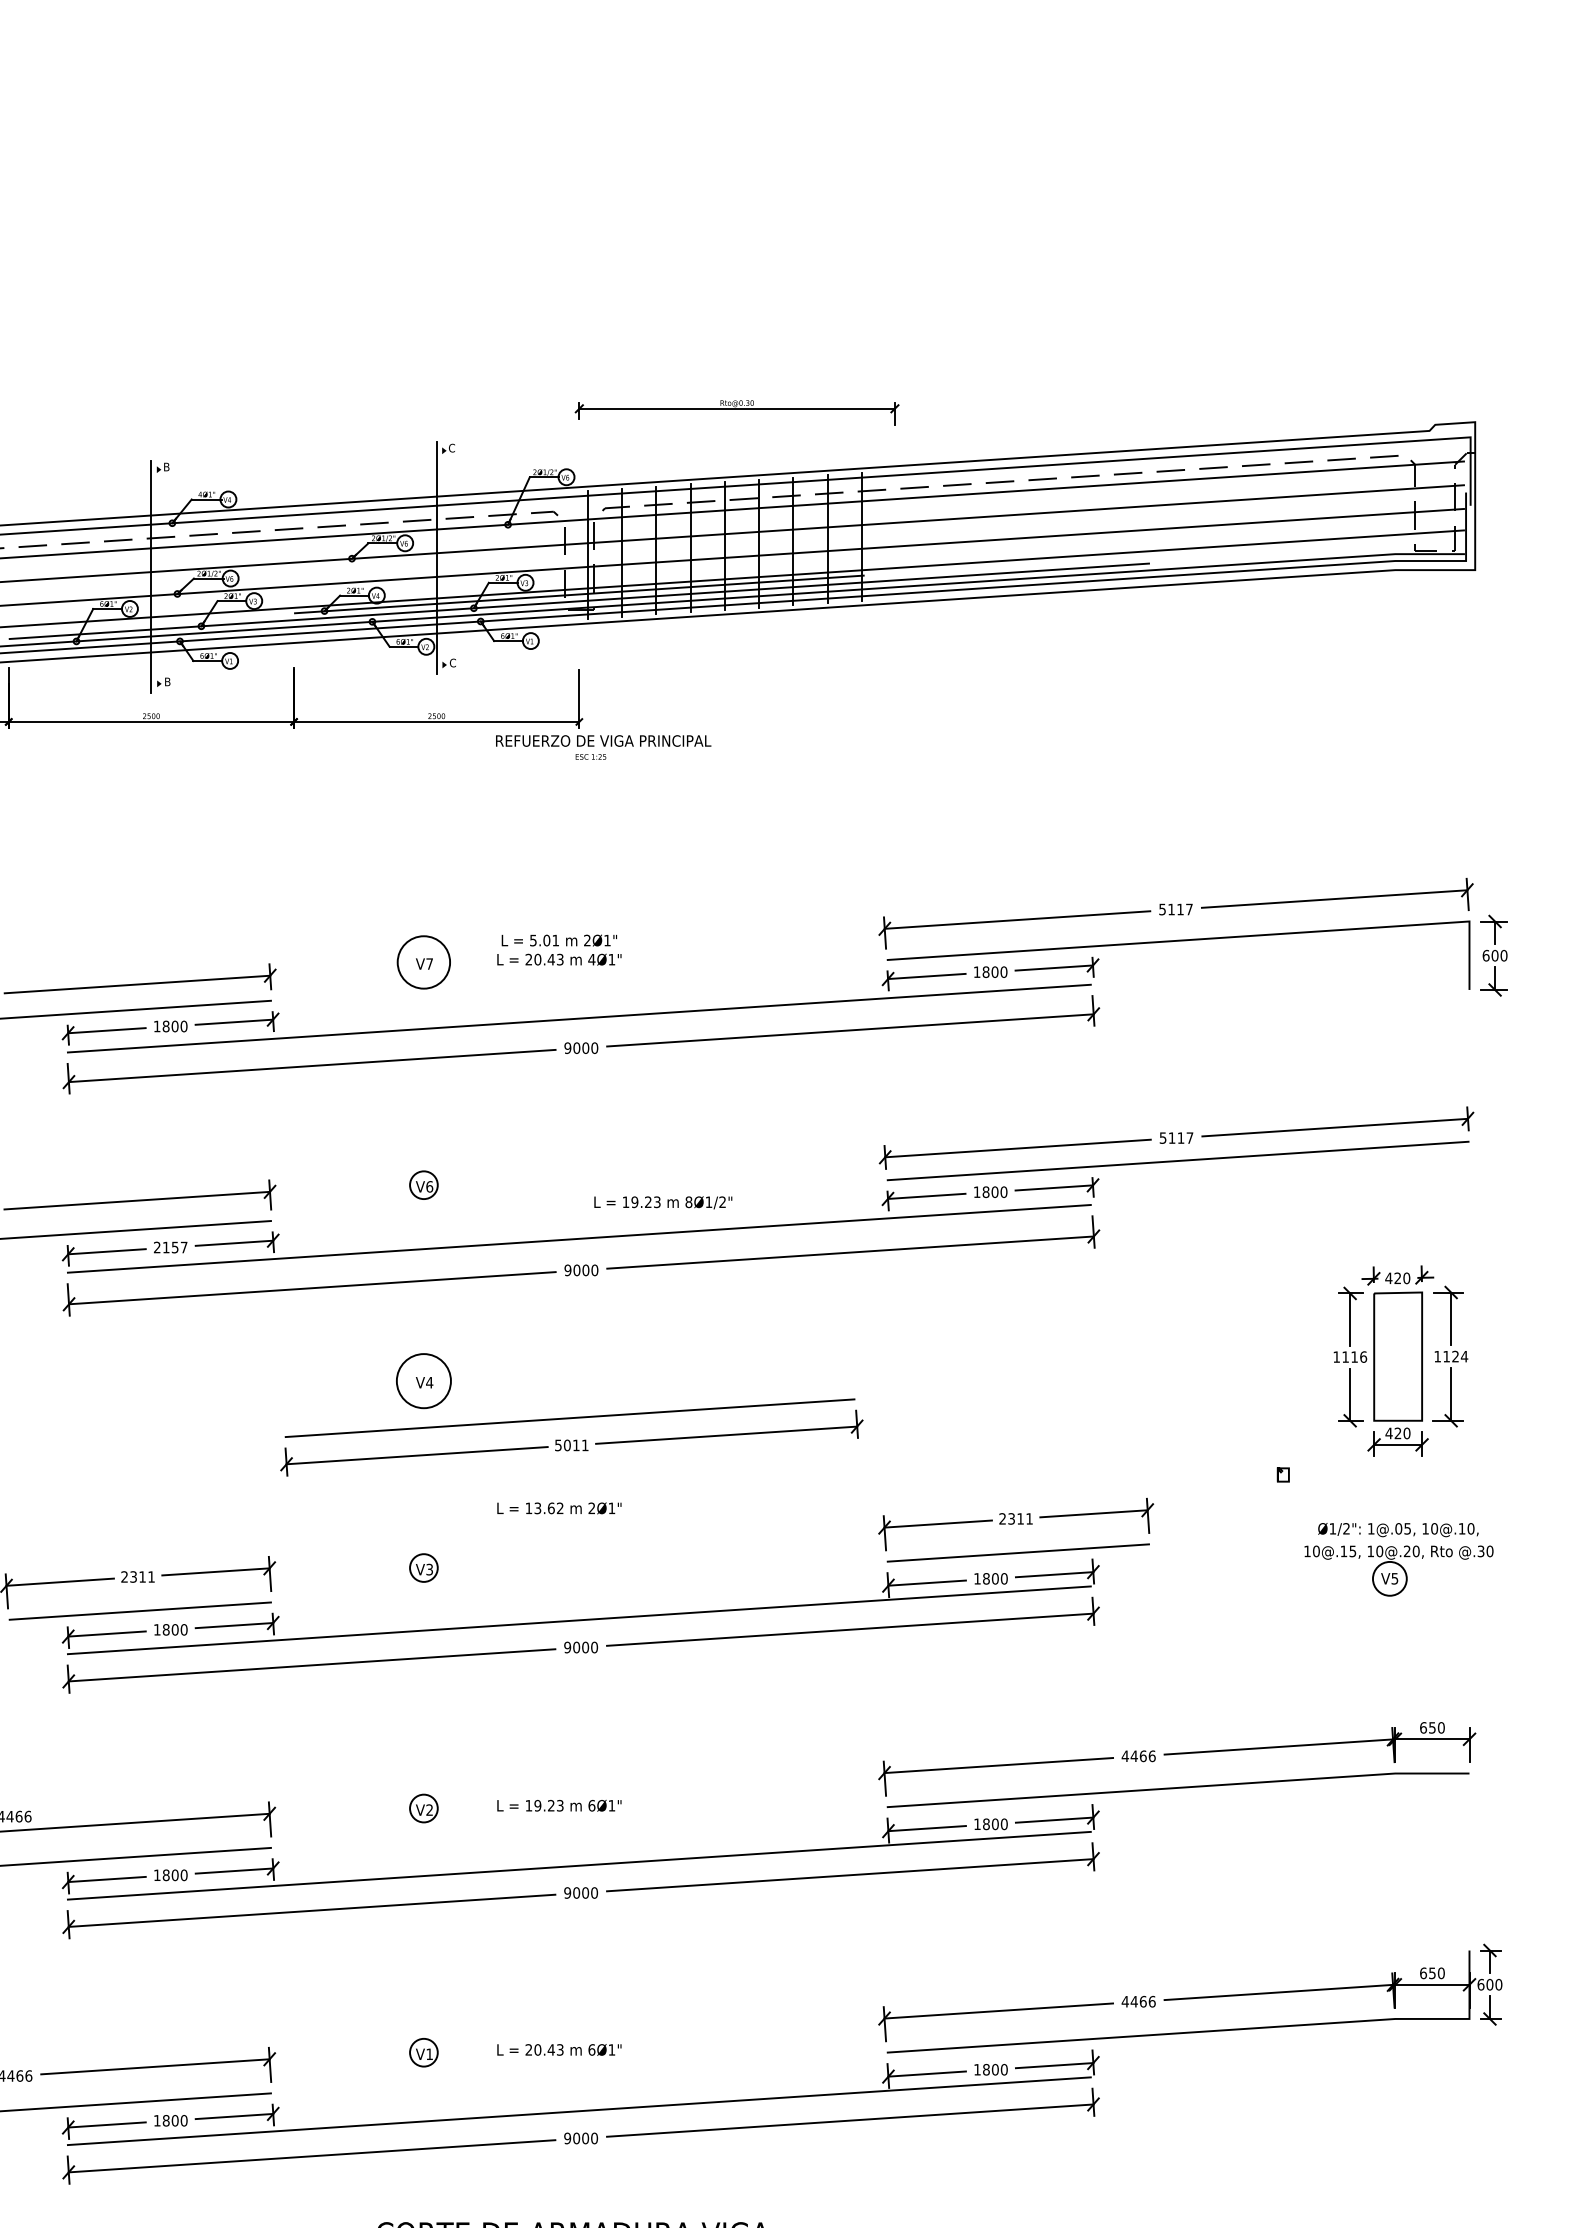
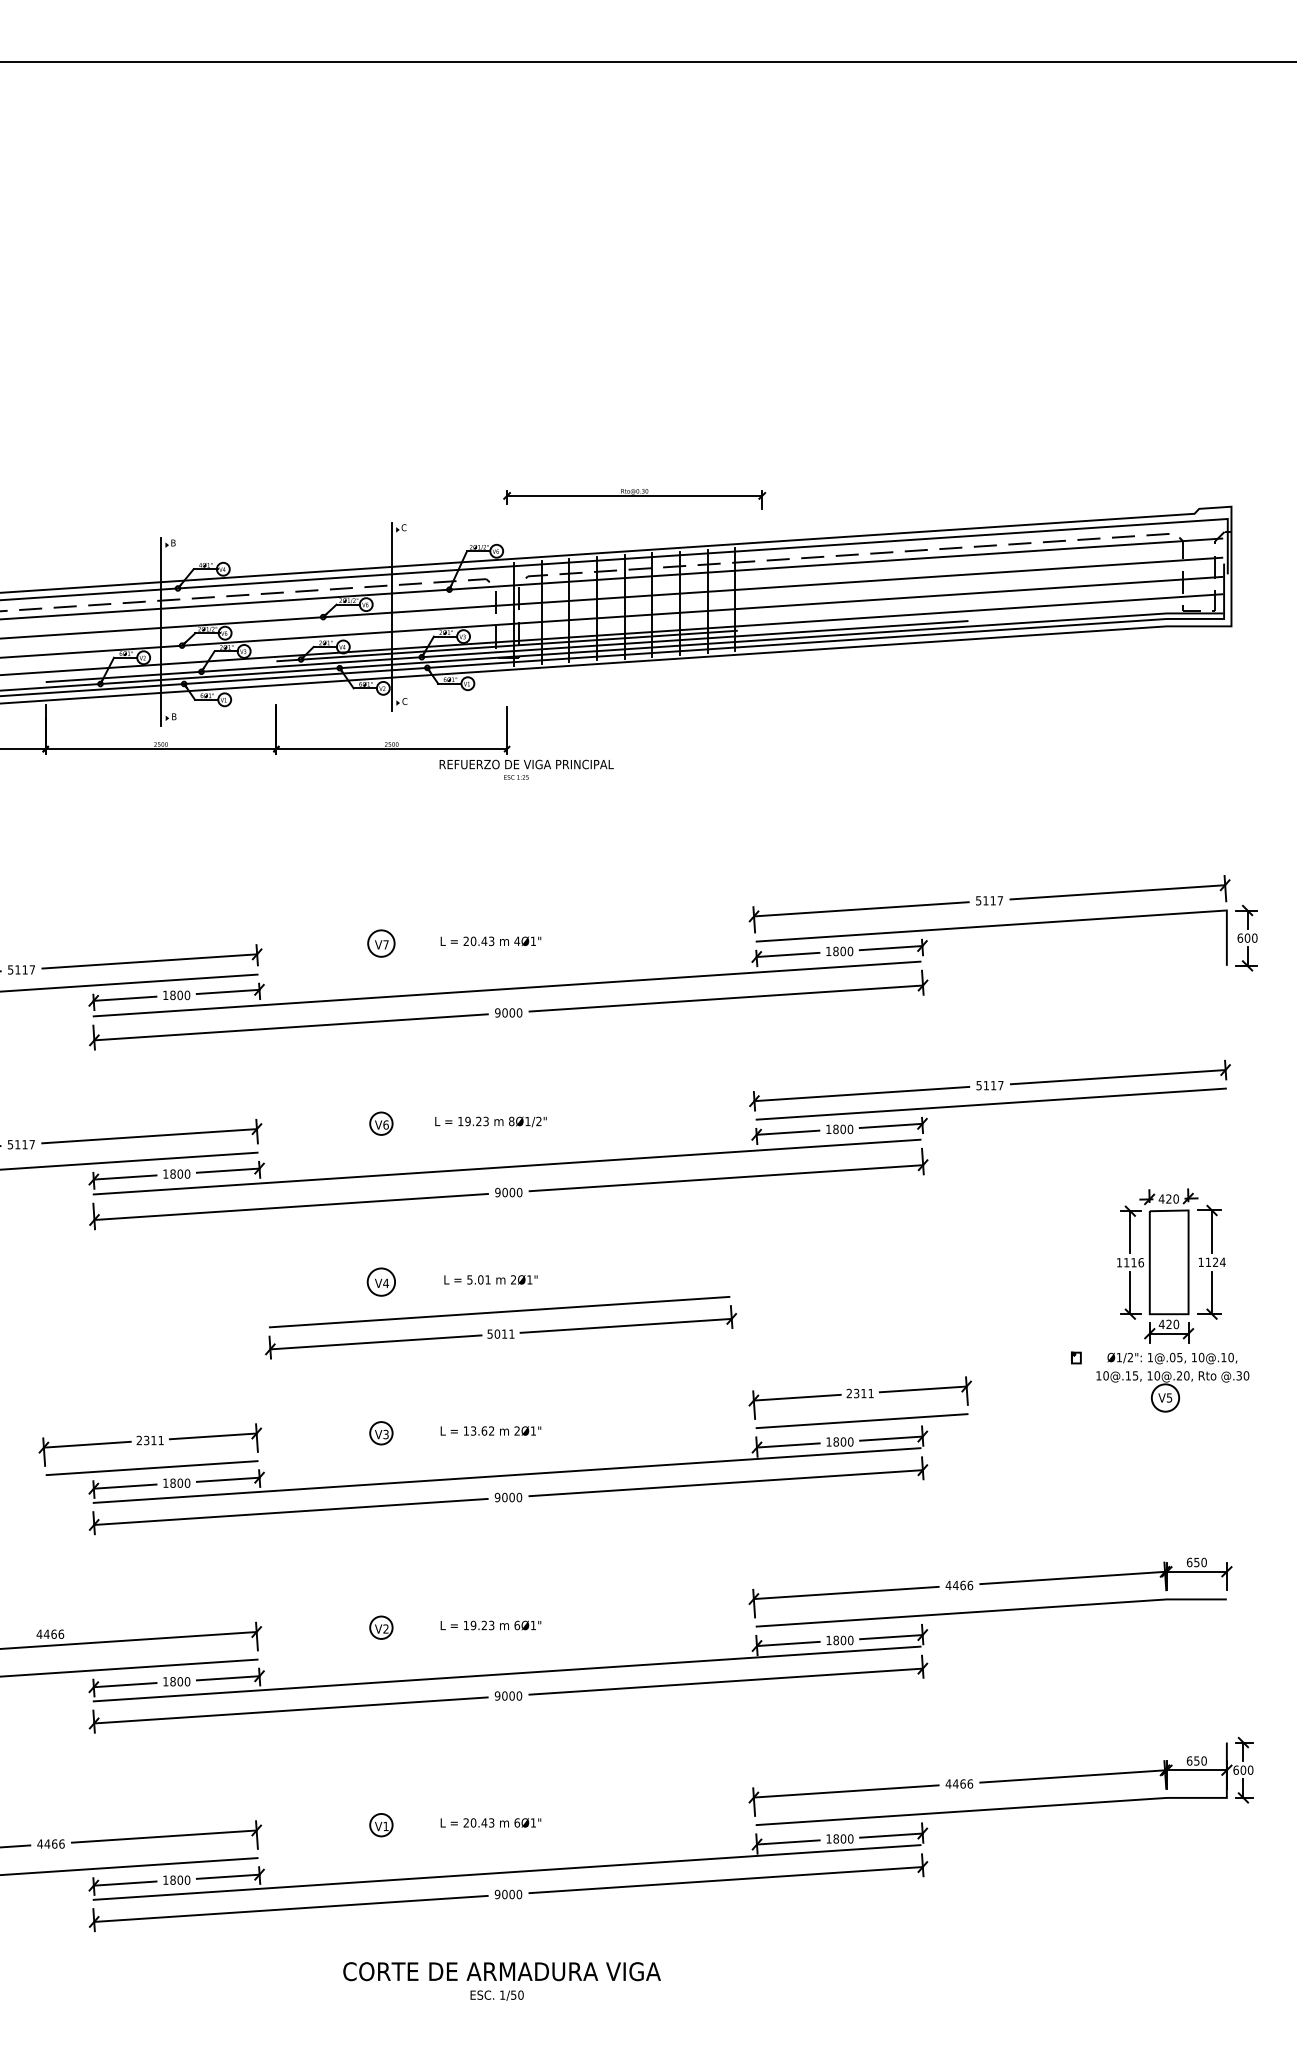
text: (558, 940) -> (490, 1279), moved
circle: (424, 962) -> (381, 943), size x0.62
text: (662, 1202) -> (490, 1121), moved
text: (170, 1246) -> (176, 1173), 2157 -> 1800
circle: (424, 1380) -> (381, 1281), size x0.62
text: (558, 1507) -> (490, 1430), moved
part: (1398, 1559) -> (1172, 1382), moved

